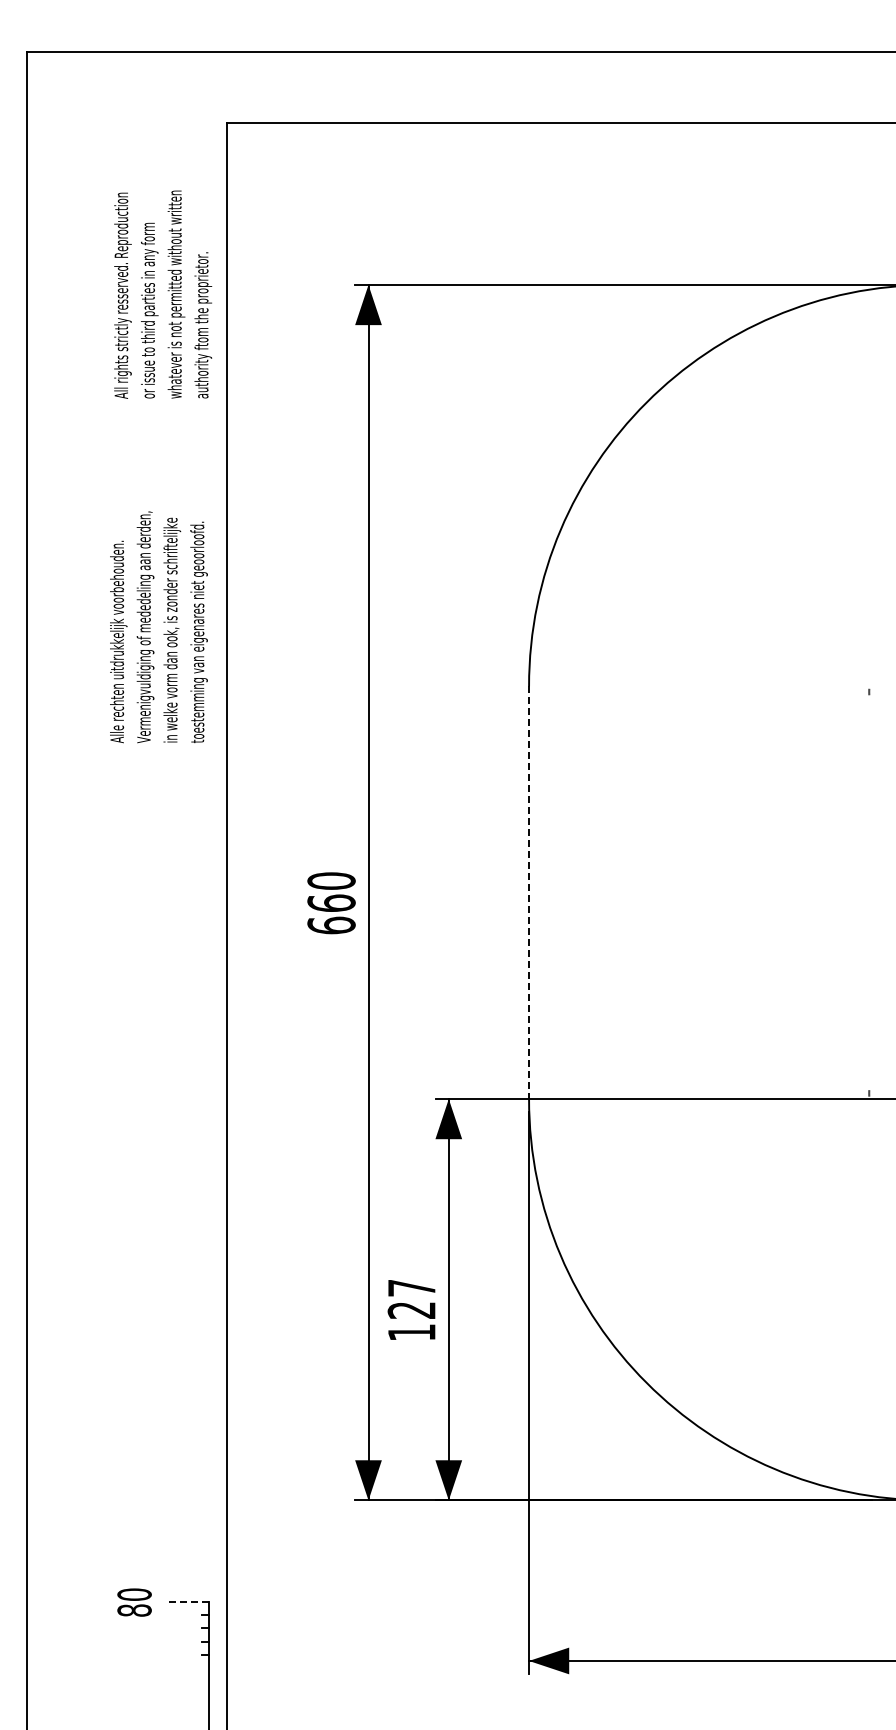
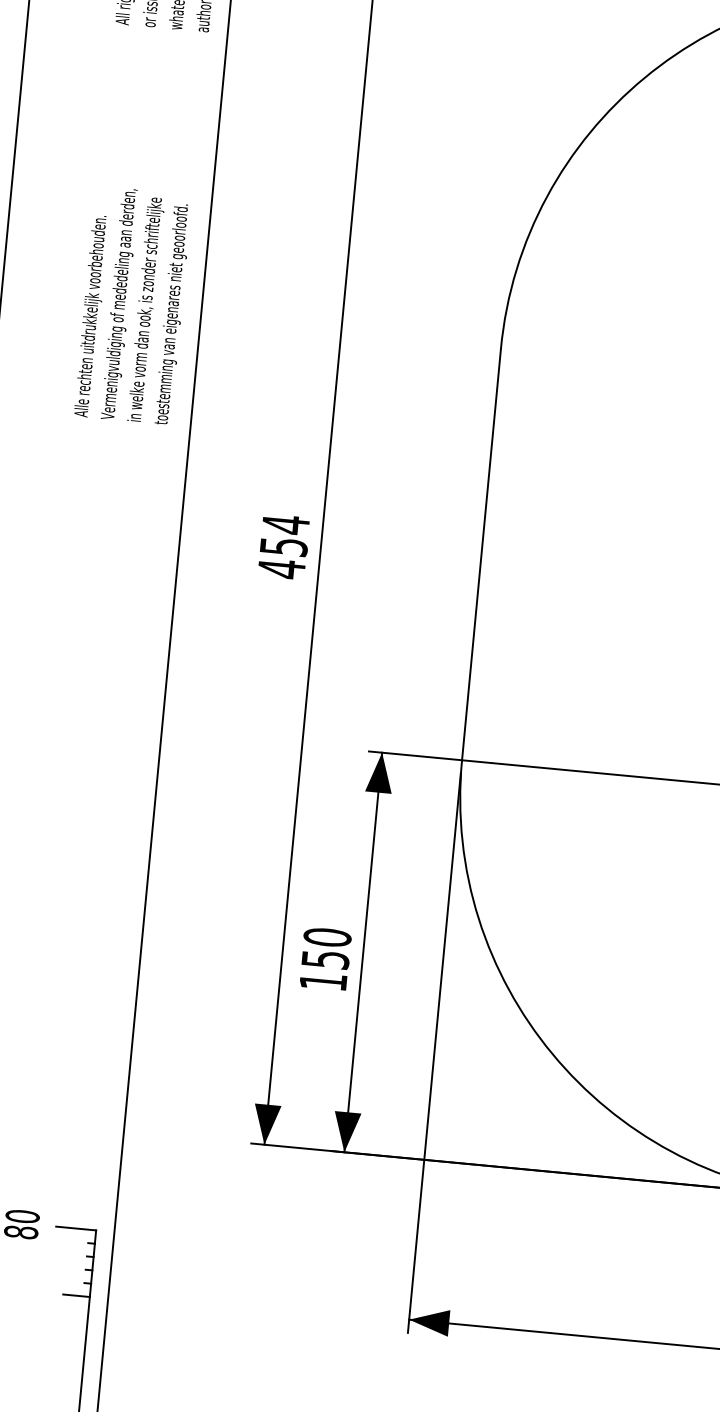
text: (158, 627) -> (132, 305), moved
line: (529, 893) -> (481, 555), dashed -> solid
text: (331, 903) -> (283, 546), 660 -> 454
text: (411, 1298) -> (326, 947), 127 -> 150
line: (188, 1601) -> (75, 1228), dashed -> solid
line: (195, 1668) -> (76, 1295), added

